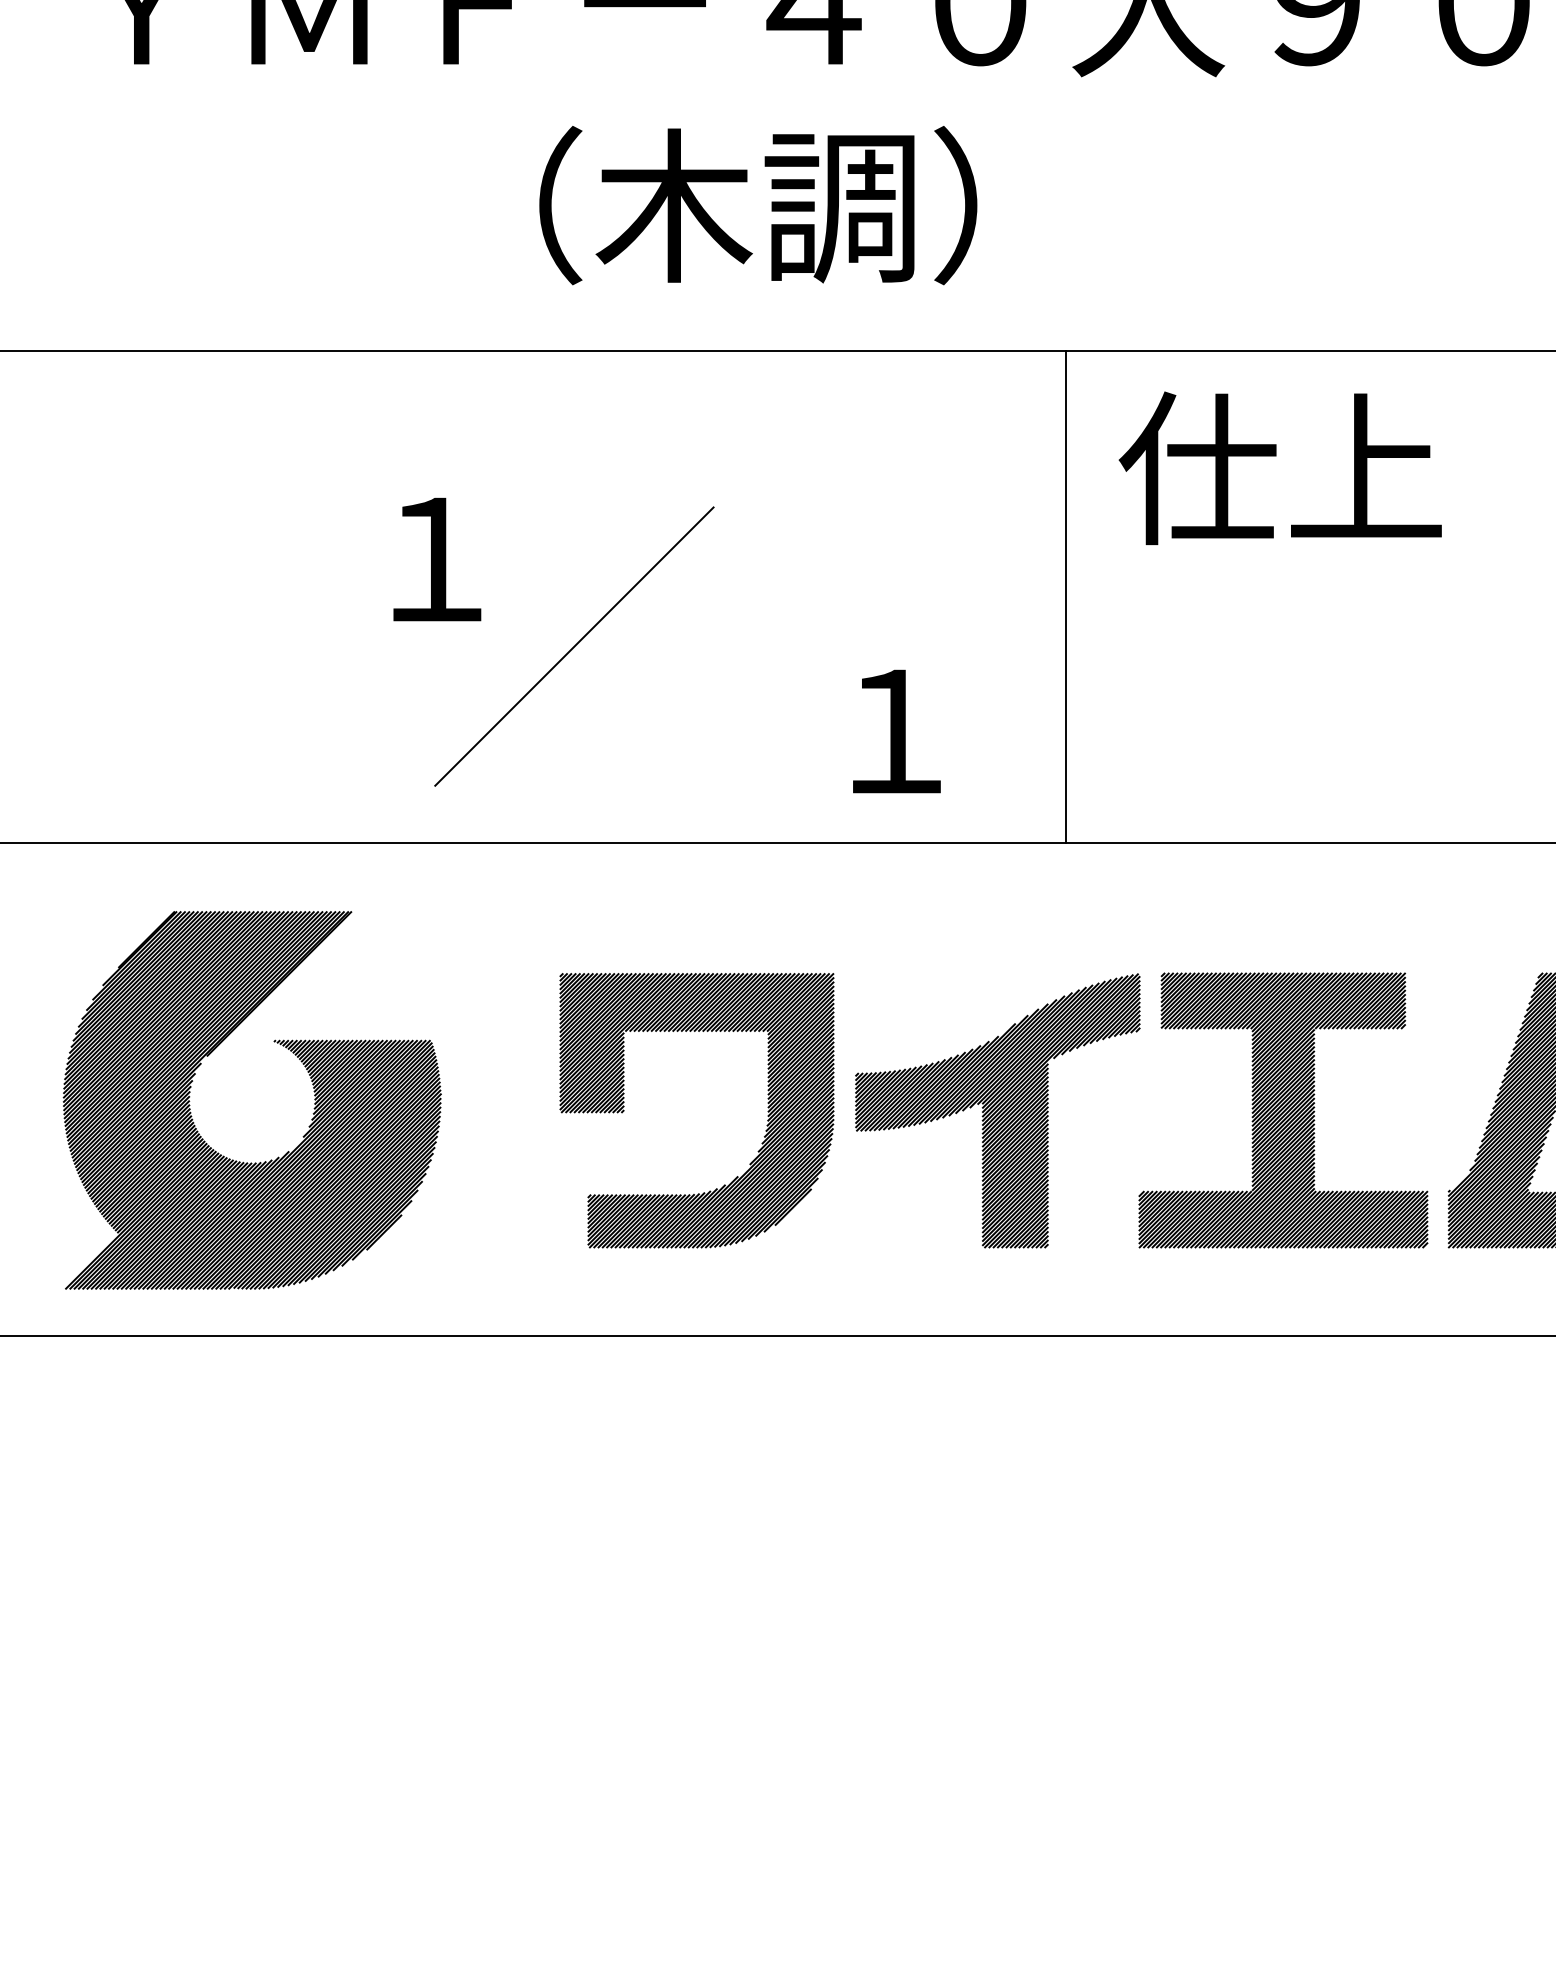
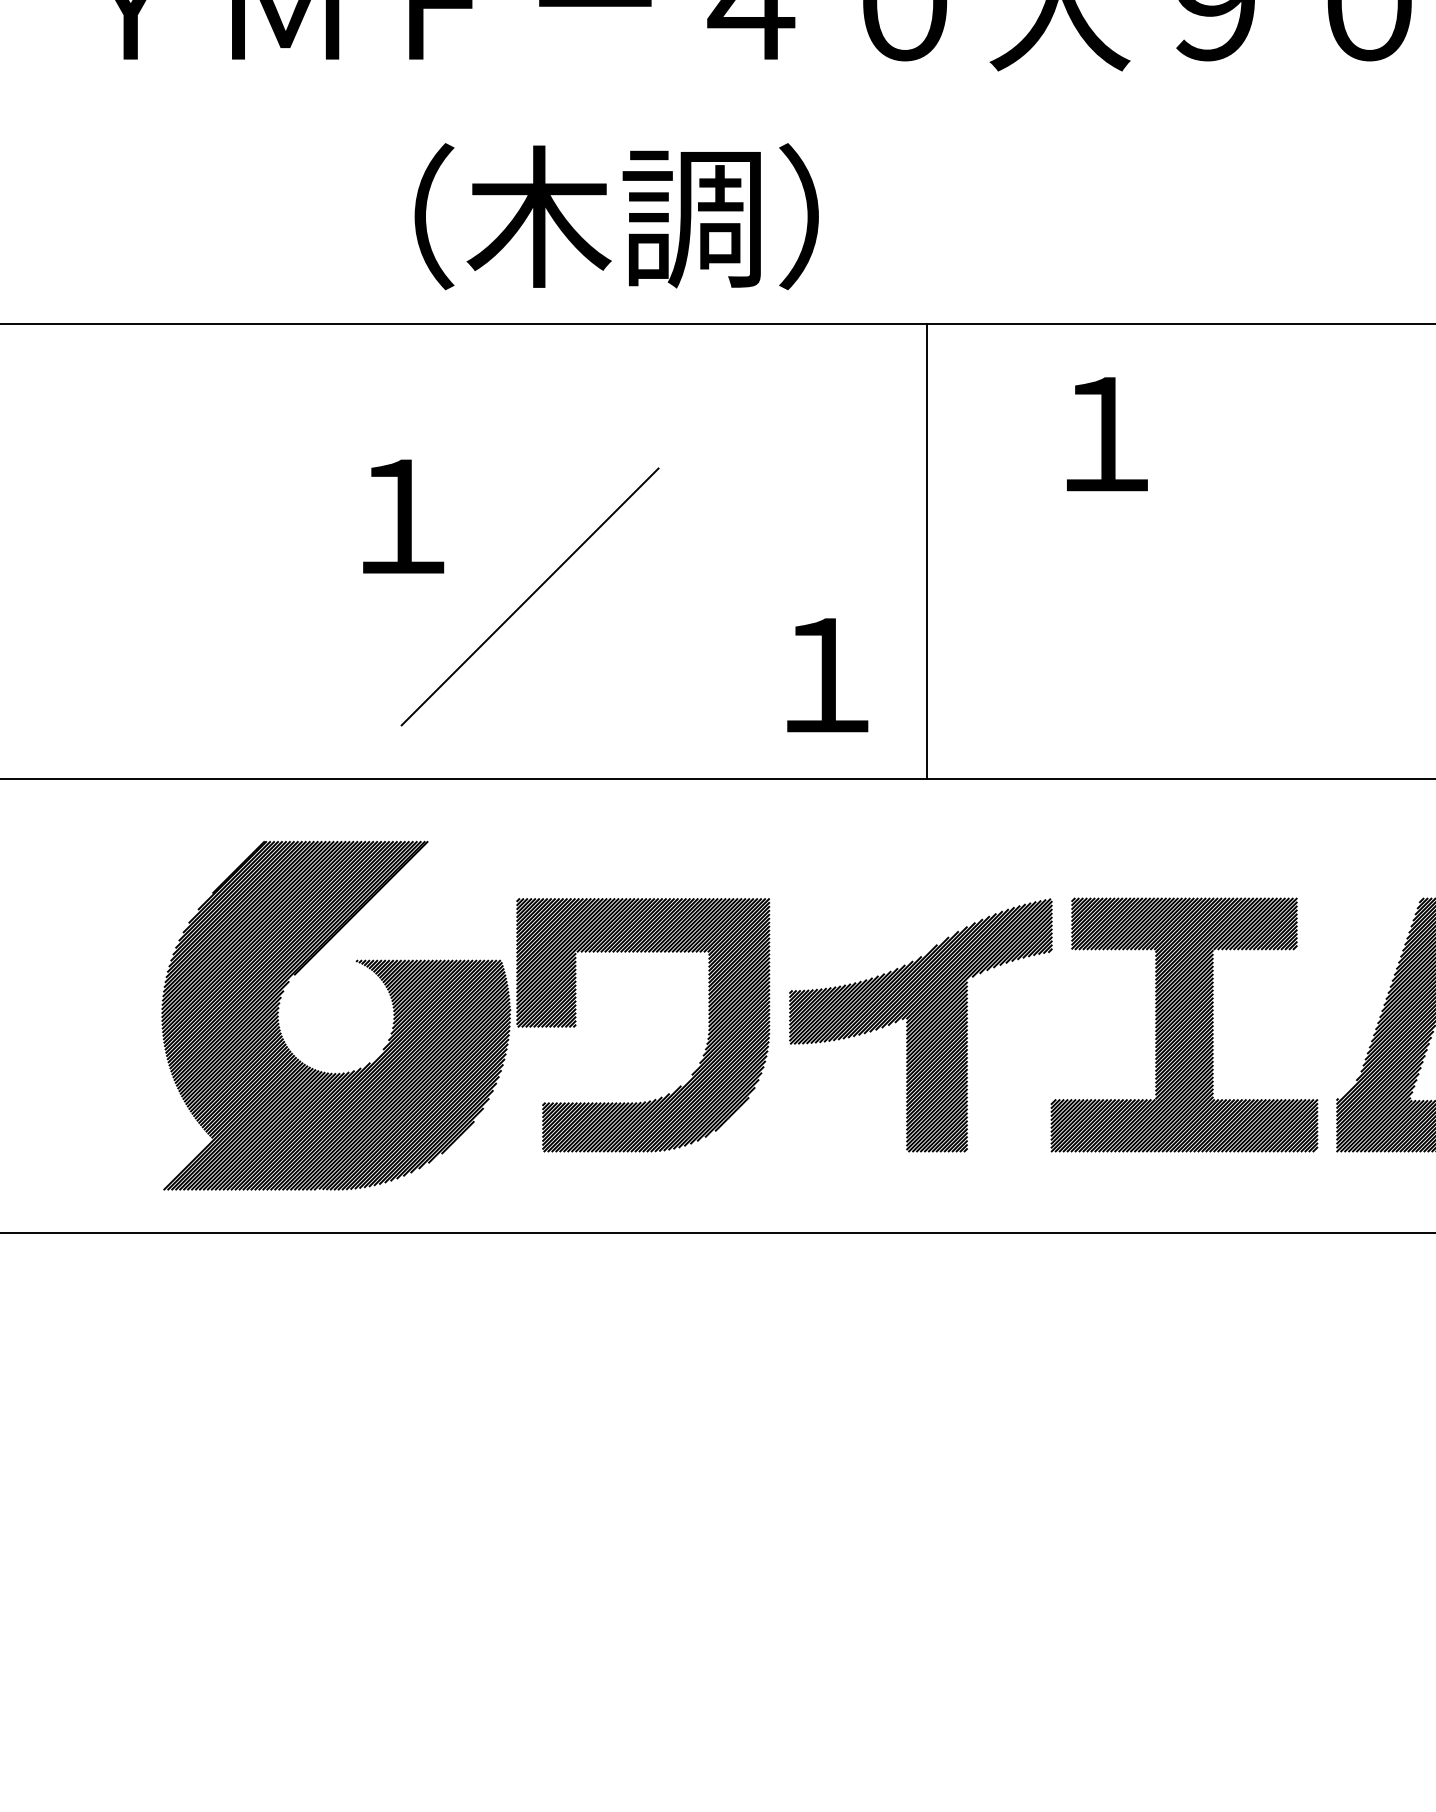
text: (758, 205) -> (616, 216), moved
text: (1279, 468) -> (1180, 432), 仕上 -> １
line: (1066, 597) -> (927, 551), moved
part: (190, 1101) -> (279, 1016), moved

